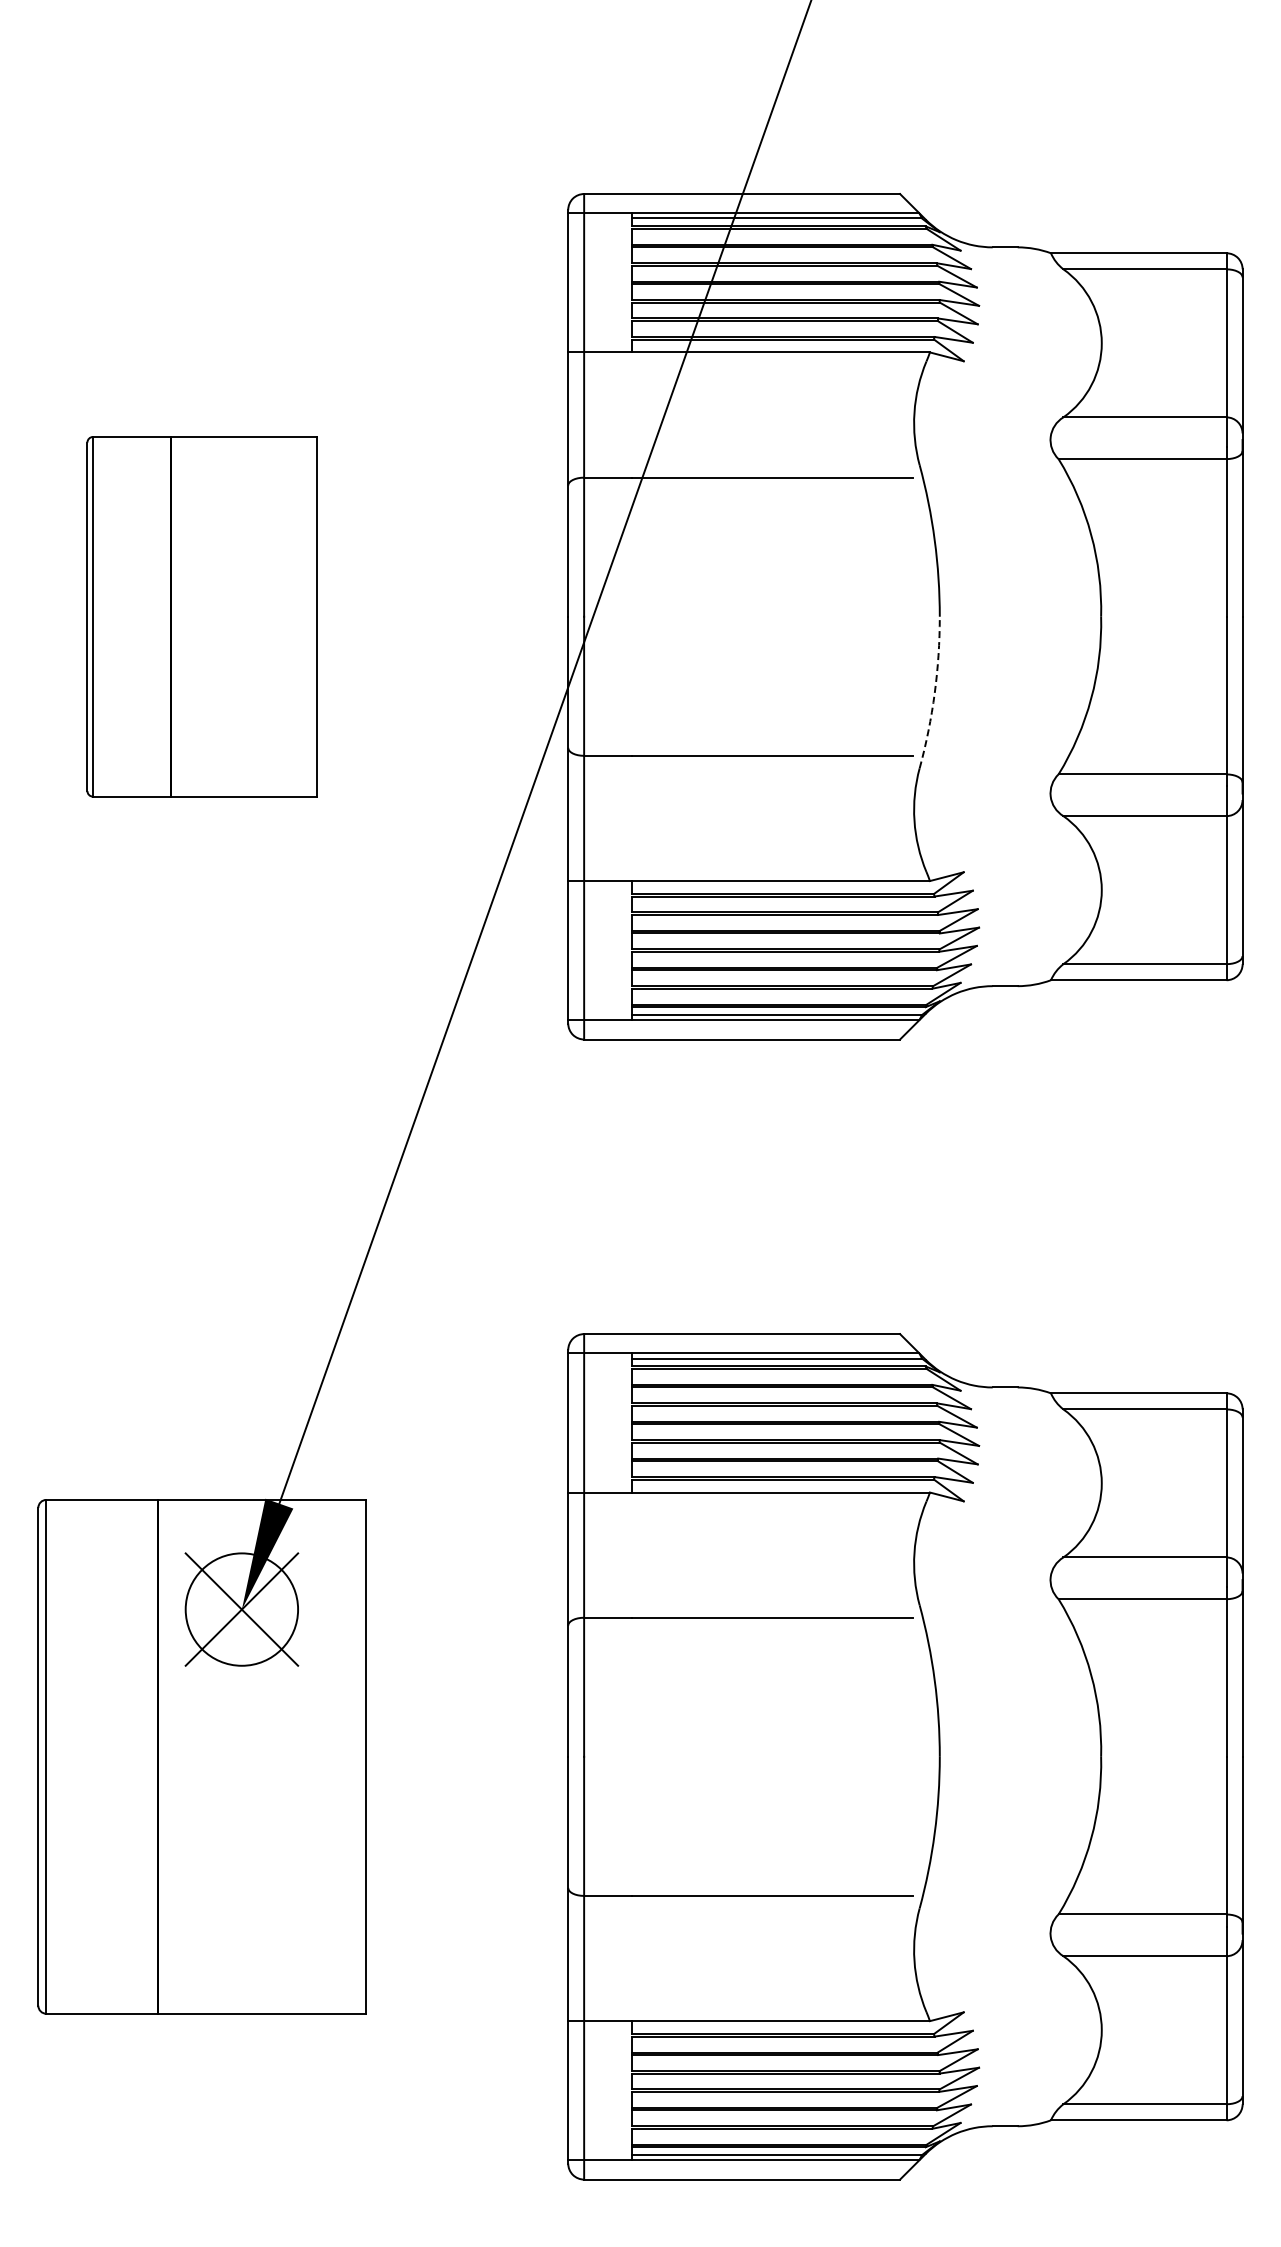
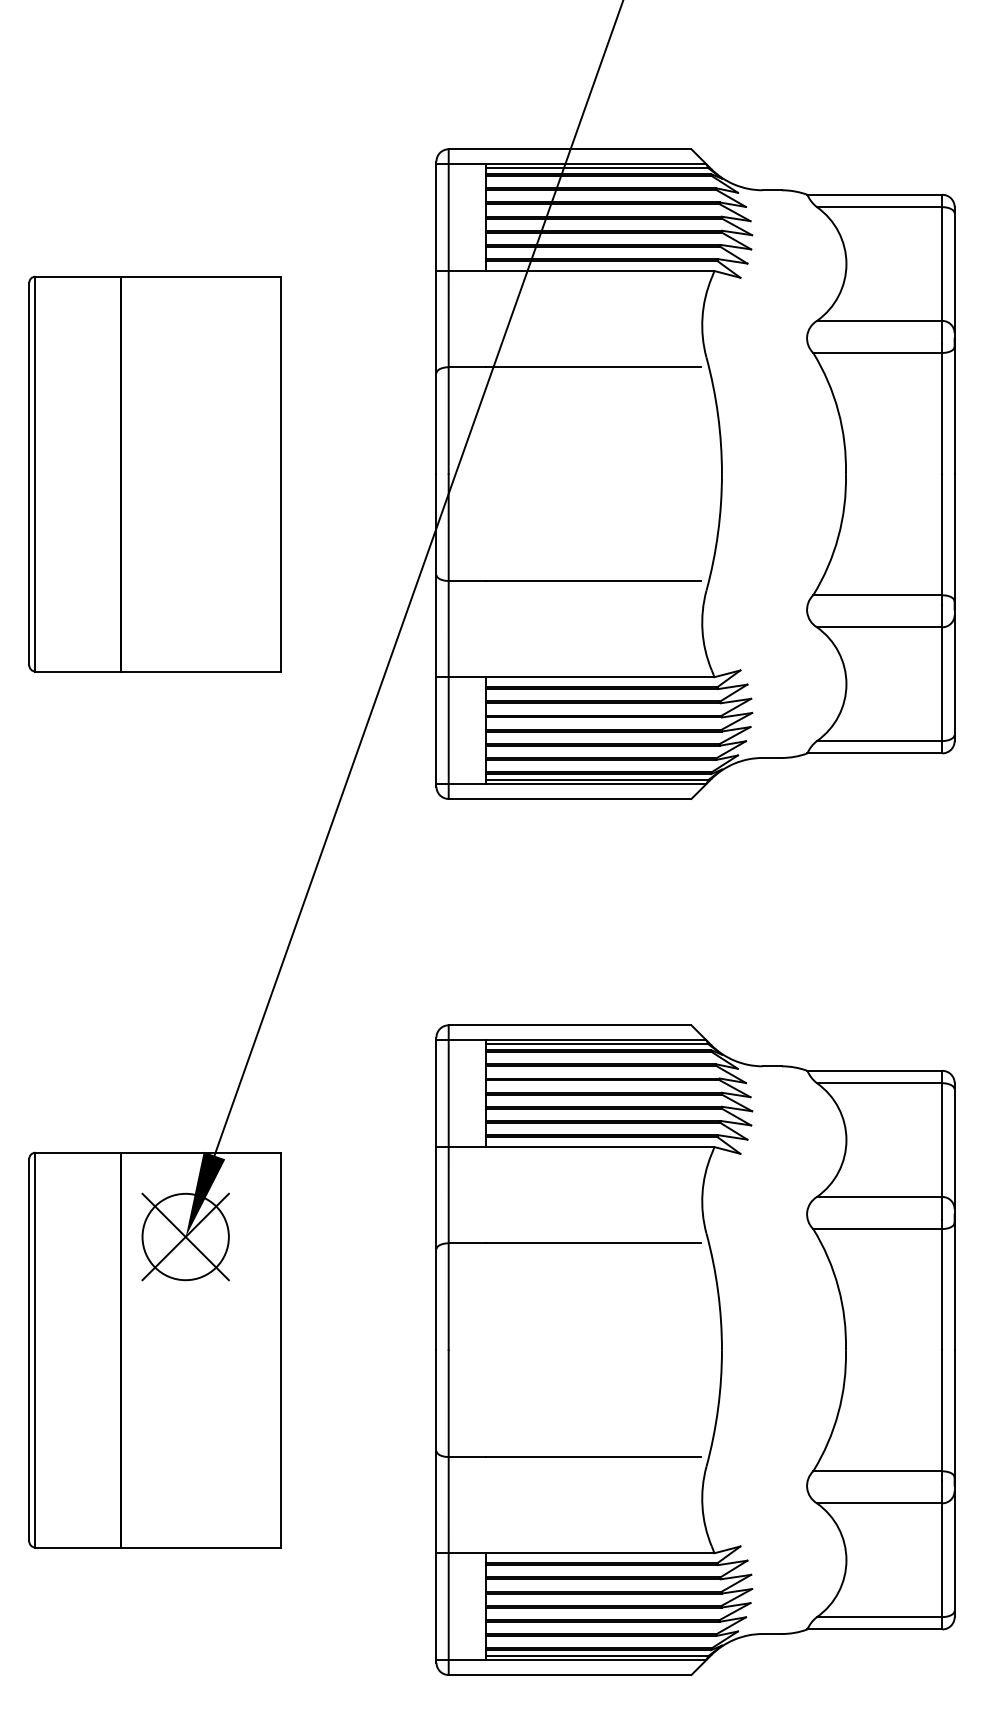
part: (201, 616) -> (154, 473), size x1.43
arc: (934, 693) -> (717, 533), dashed -> solid

